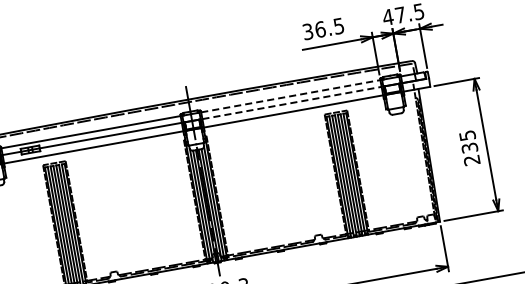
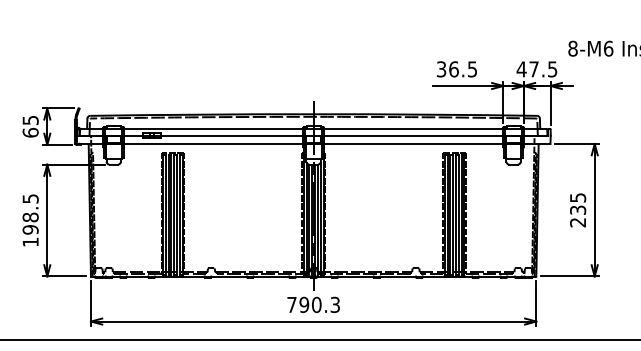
line: (290, 95) -> (413, 128), dashed -> solid
line: (291, 102) -> (413, 135), dashed -> solid

